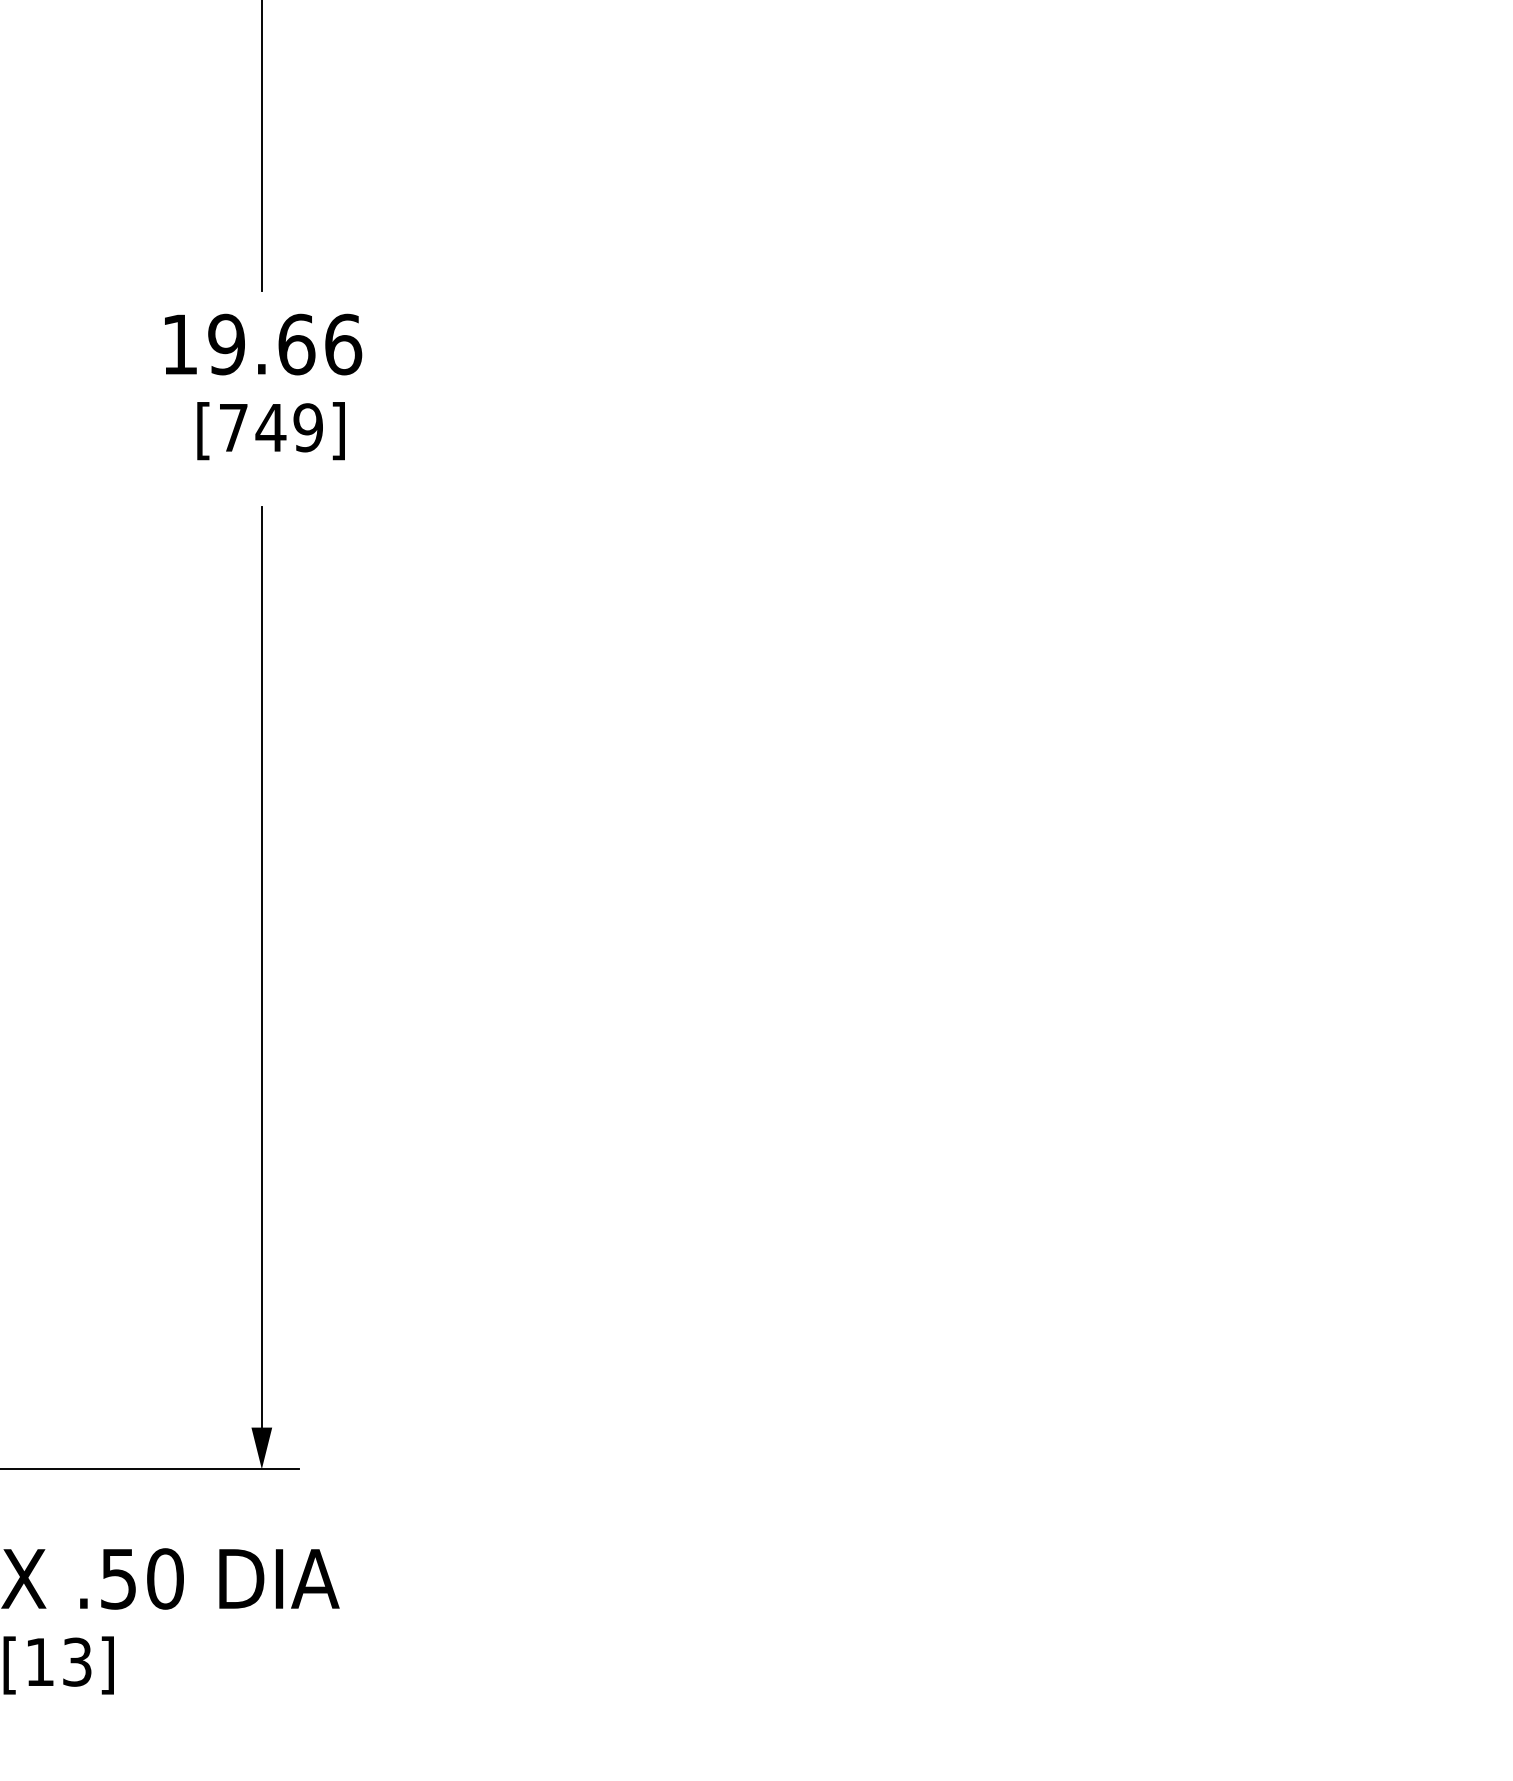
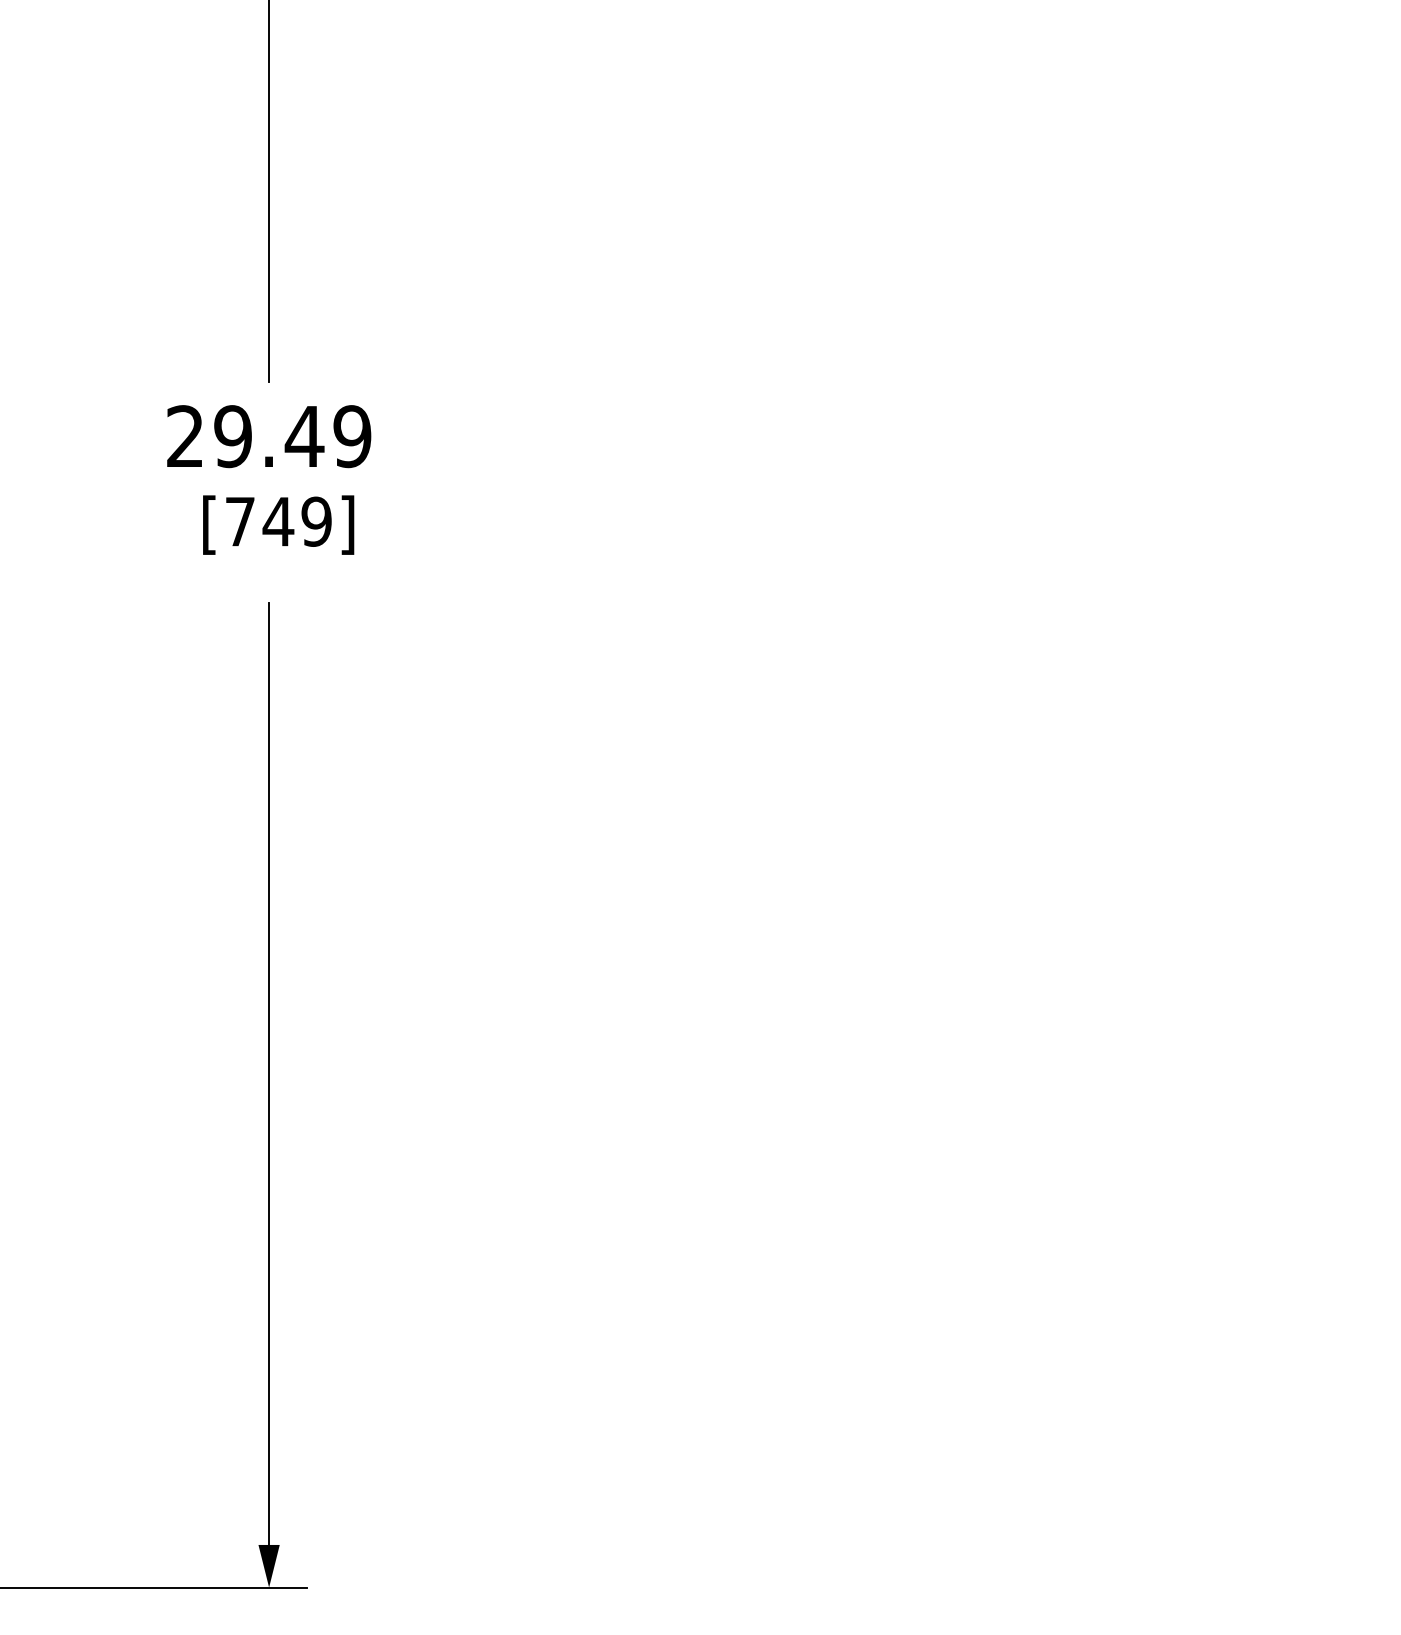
text: (262, 344) -> (269, 436), 19.66 -> 29.49

